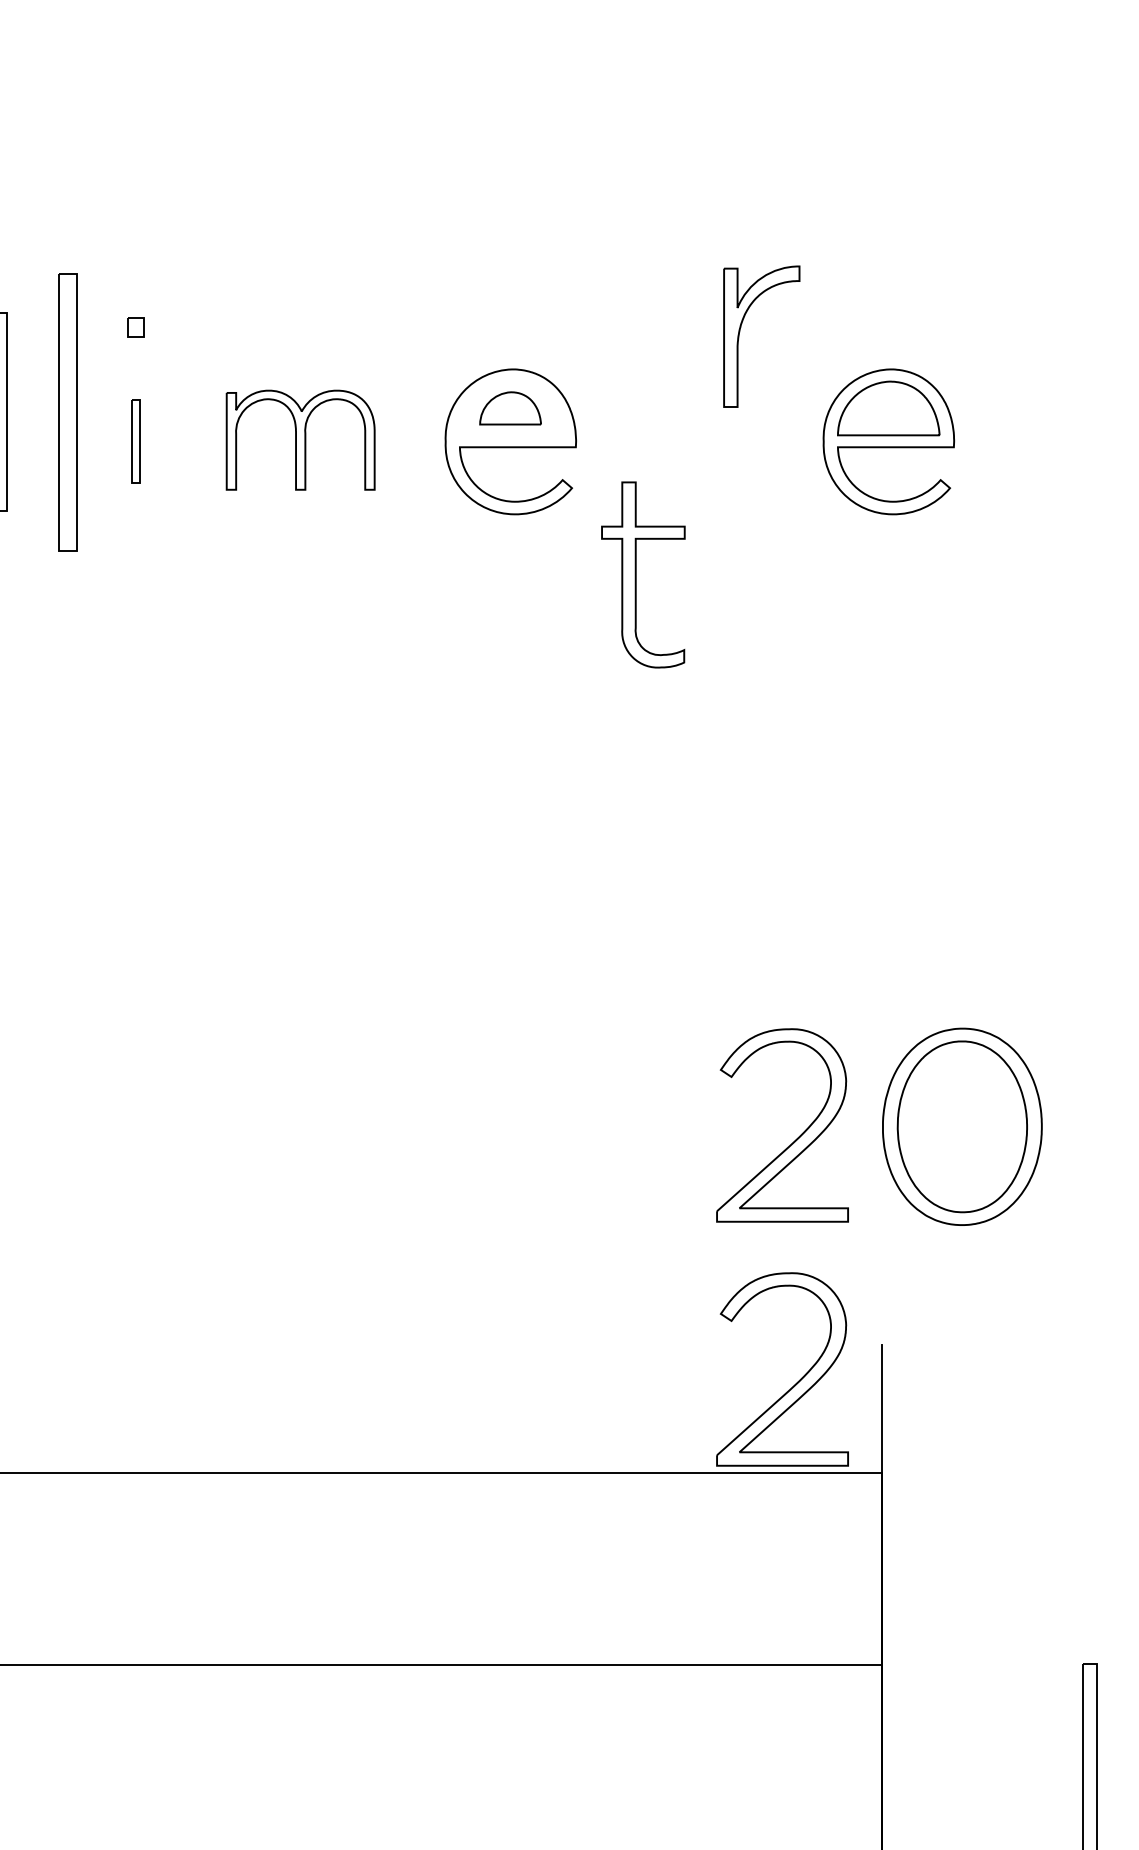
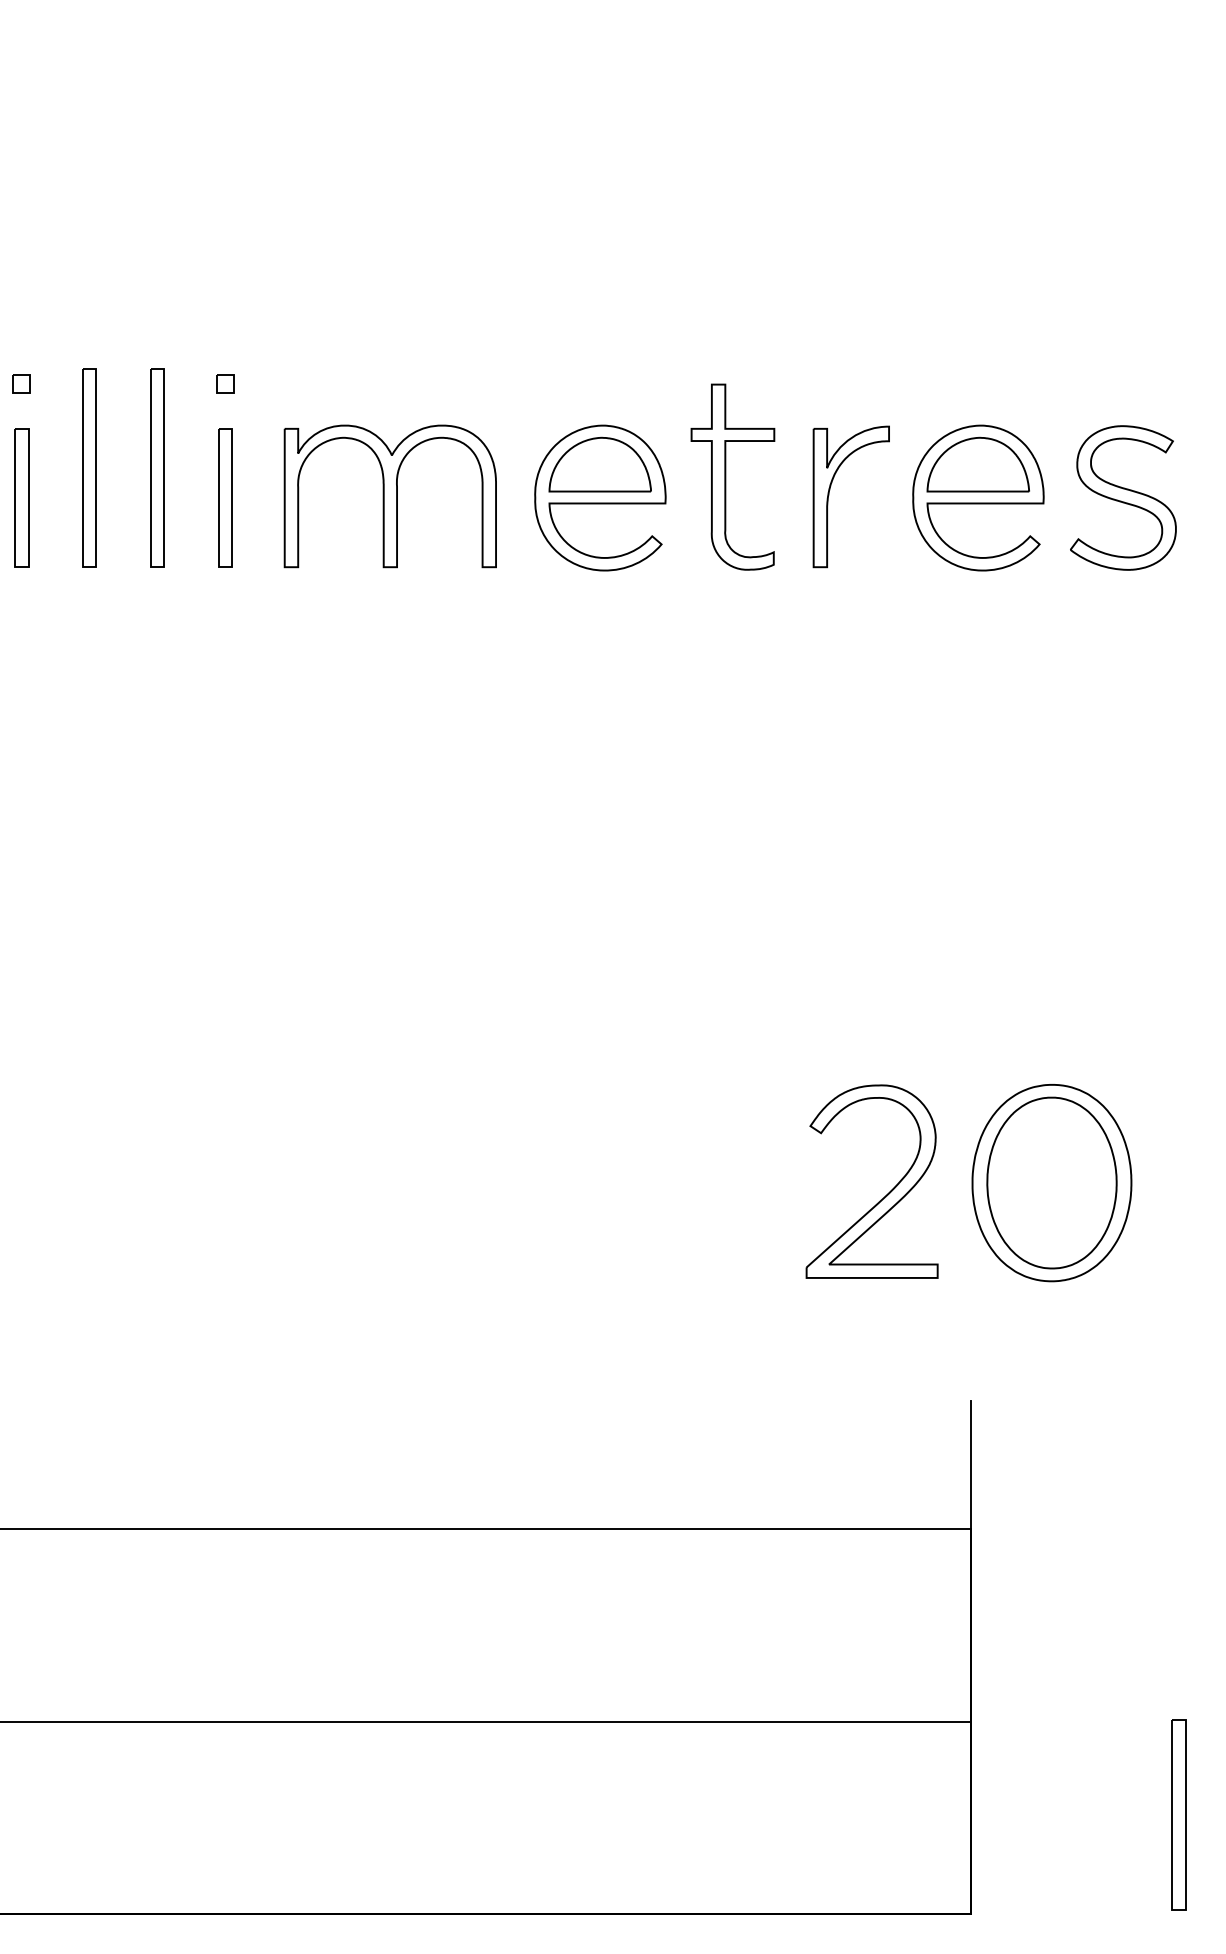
part: (740, 330) -> (830, 490), moved
part: (509, 408) -> (599, 464), size x1.67
part: (67, 411) -> (157, 467), size x0.71
part: (299, 440) -> (389, 496), size x1.43
part: (135, 441) -> (225, 497), size x1.67
part: (1033, 441) -> (1123, 497), added
part: (642, 574) -> (732, 476), moved
part: (795, 1383) -> (885, 1439), removed

